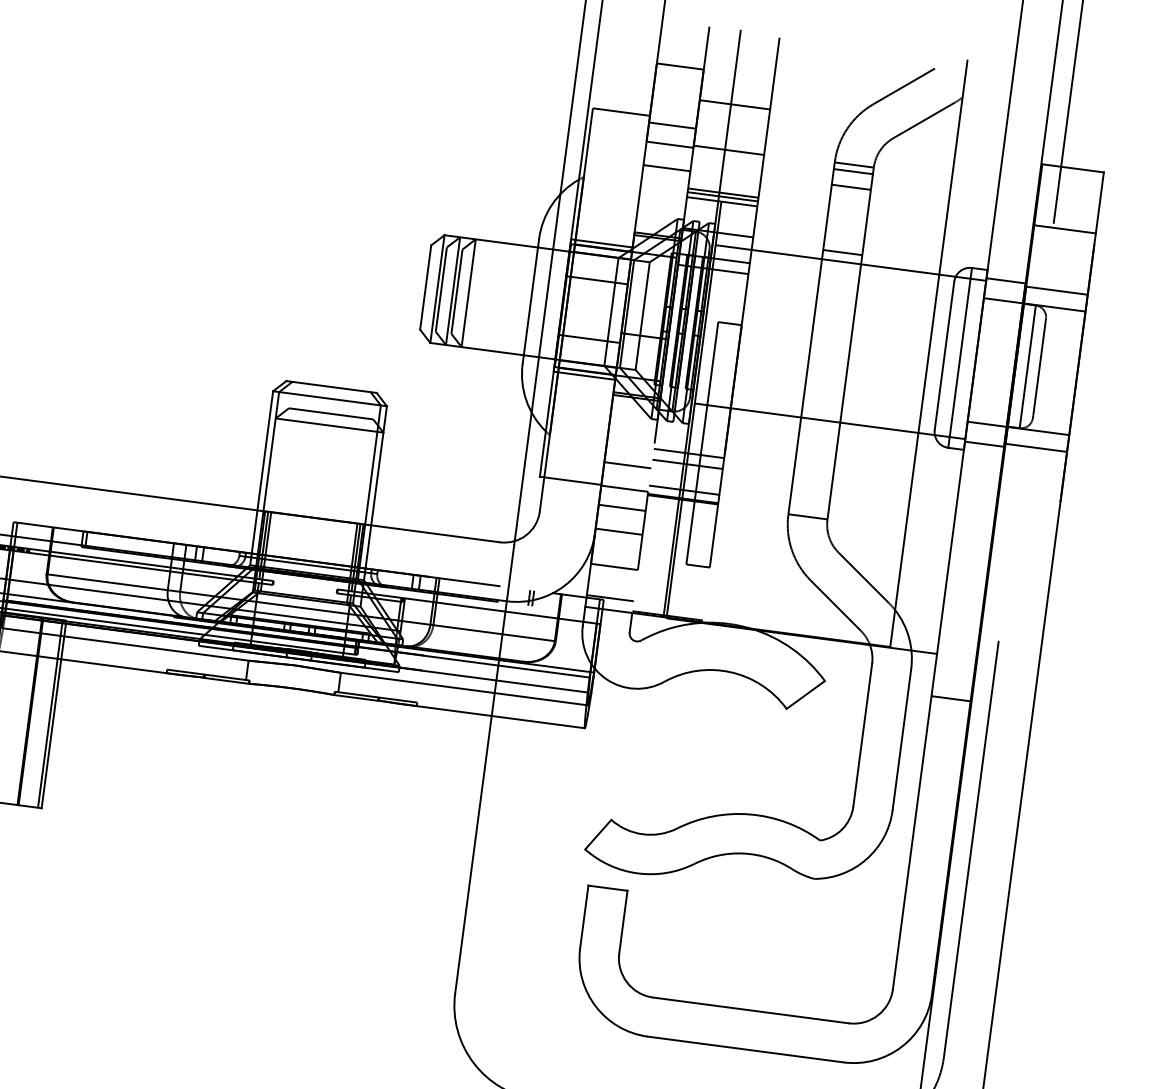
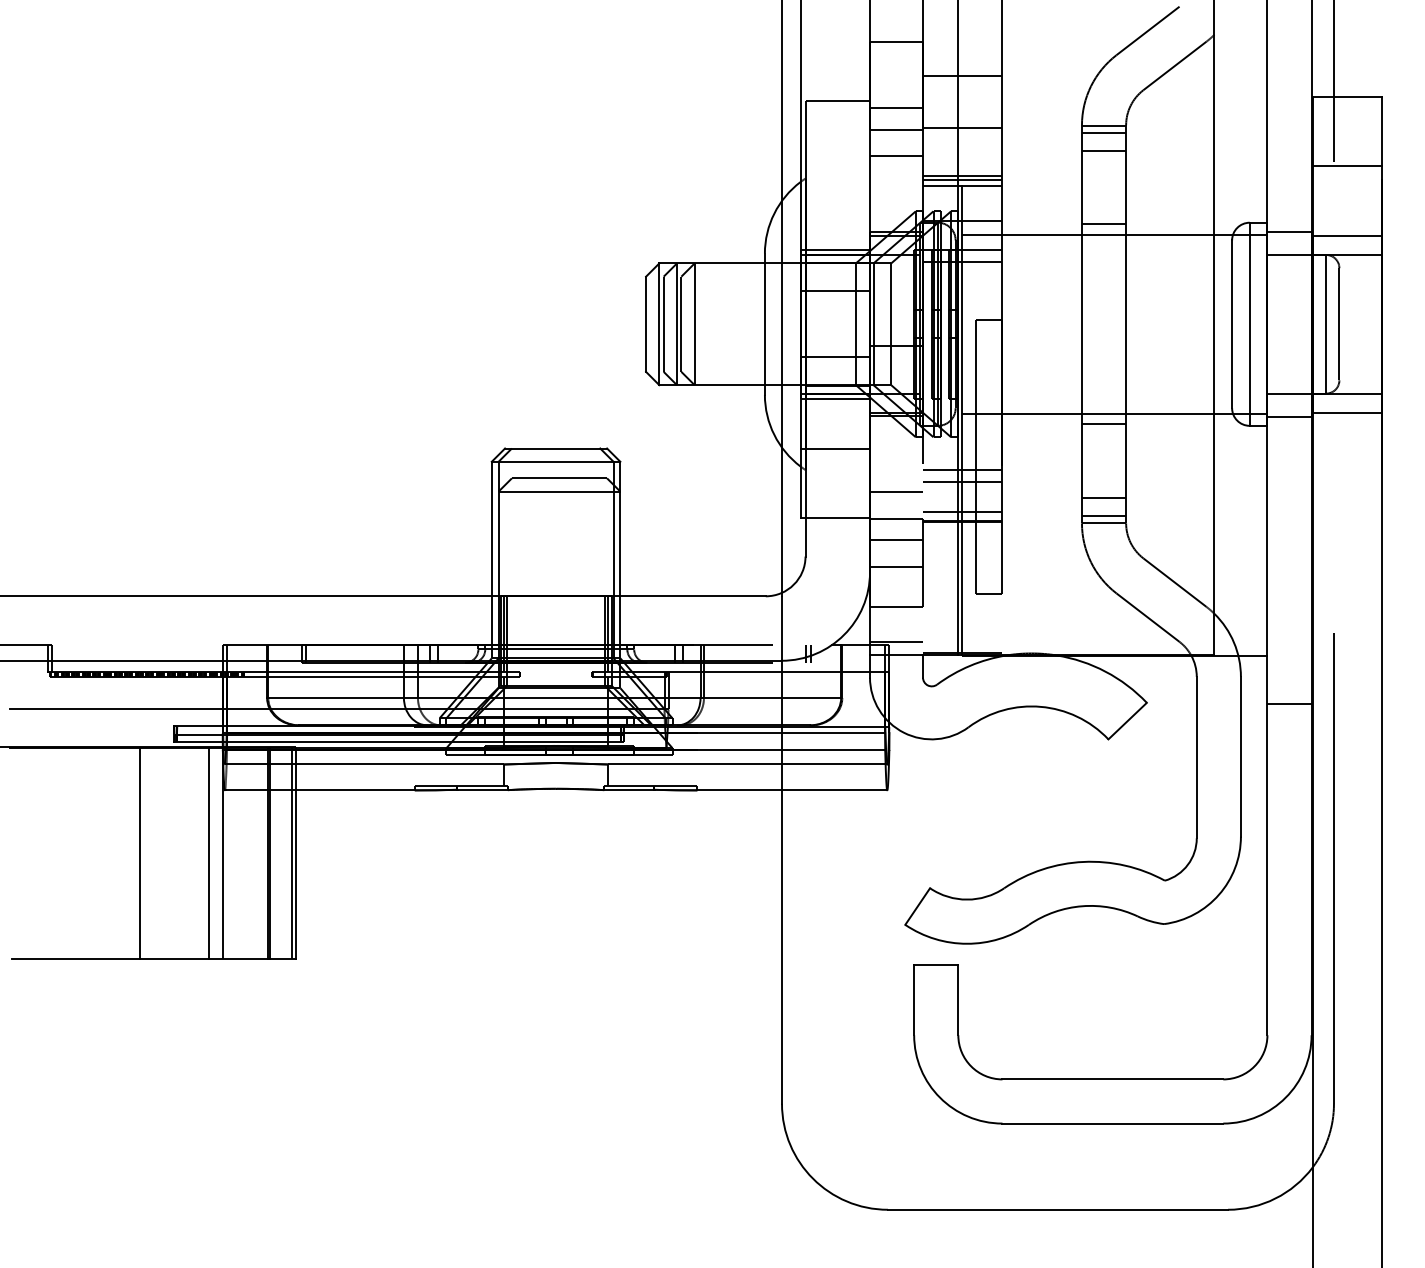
line: (578, 419) -> (835, 448), added
line: (818, 429) -> (1103, 424), added
line: (810, 494) -> (1103, 497), added
line: (808, 510) -> (1103, 515), added

